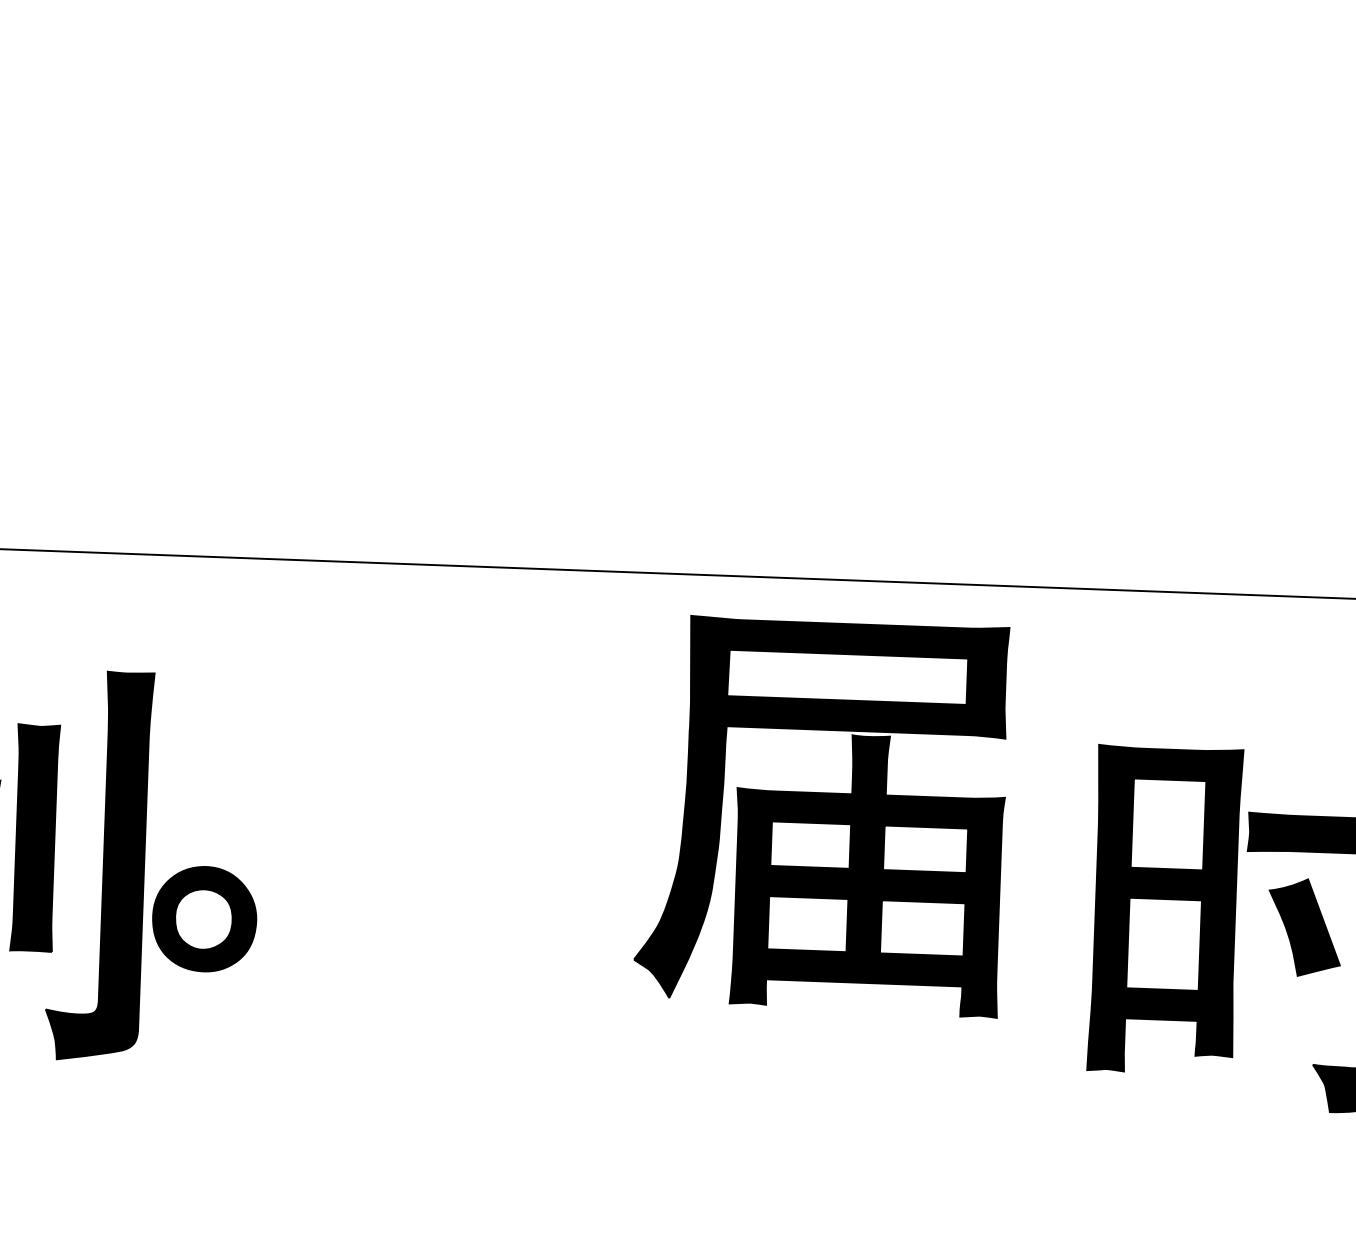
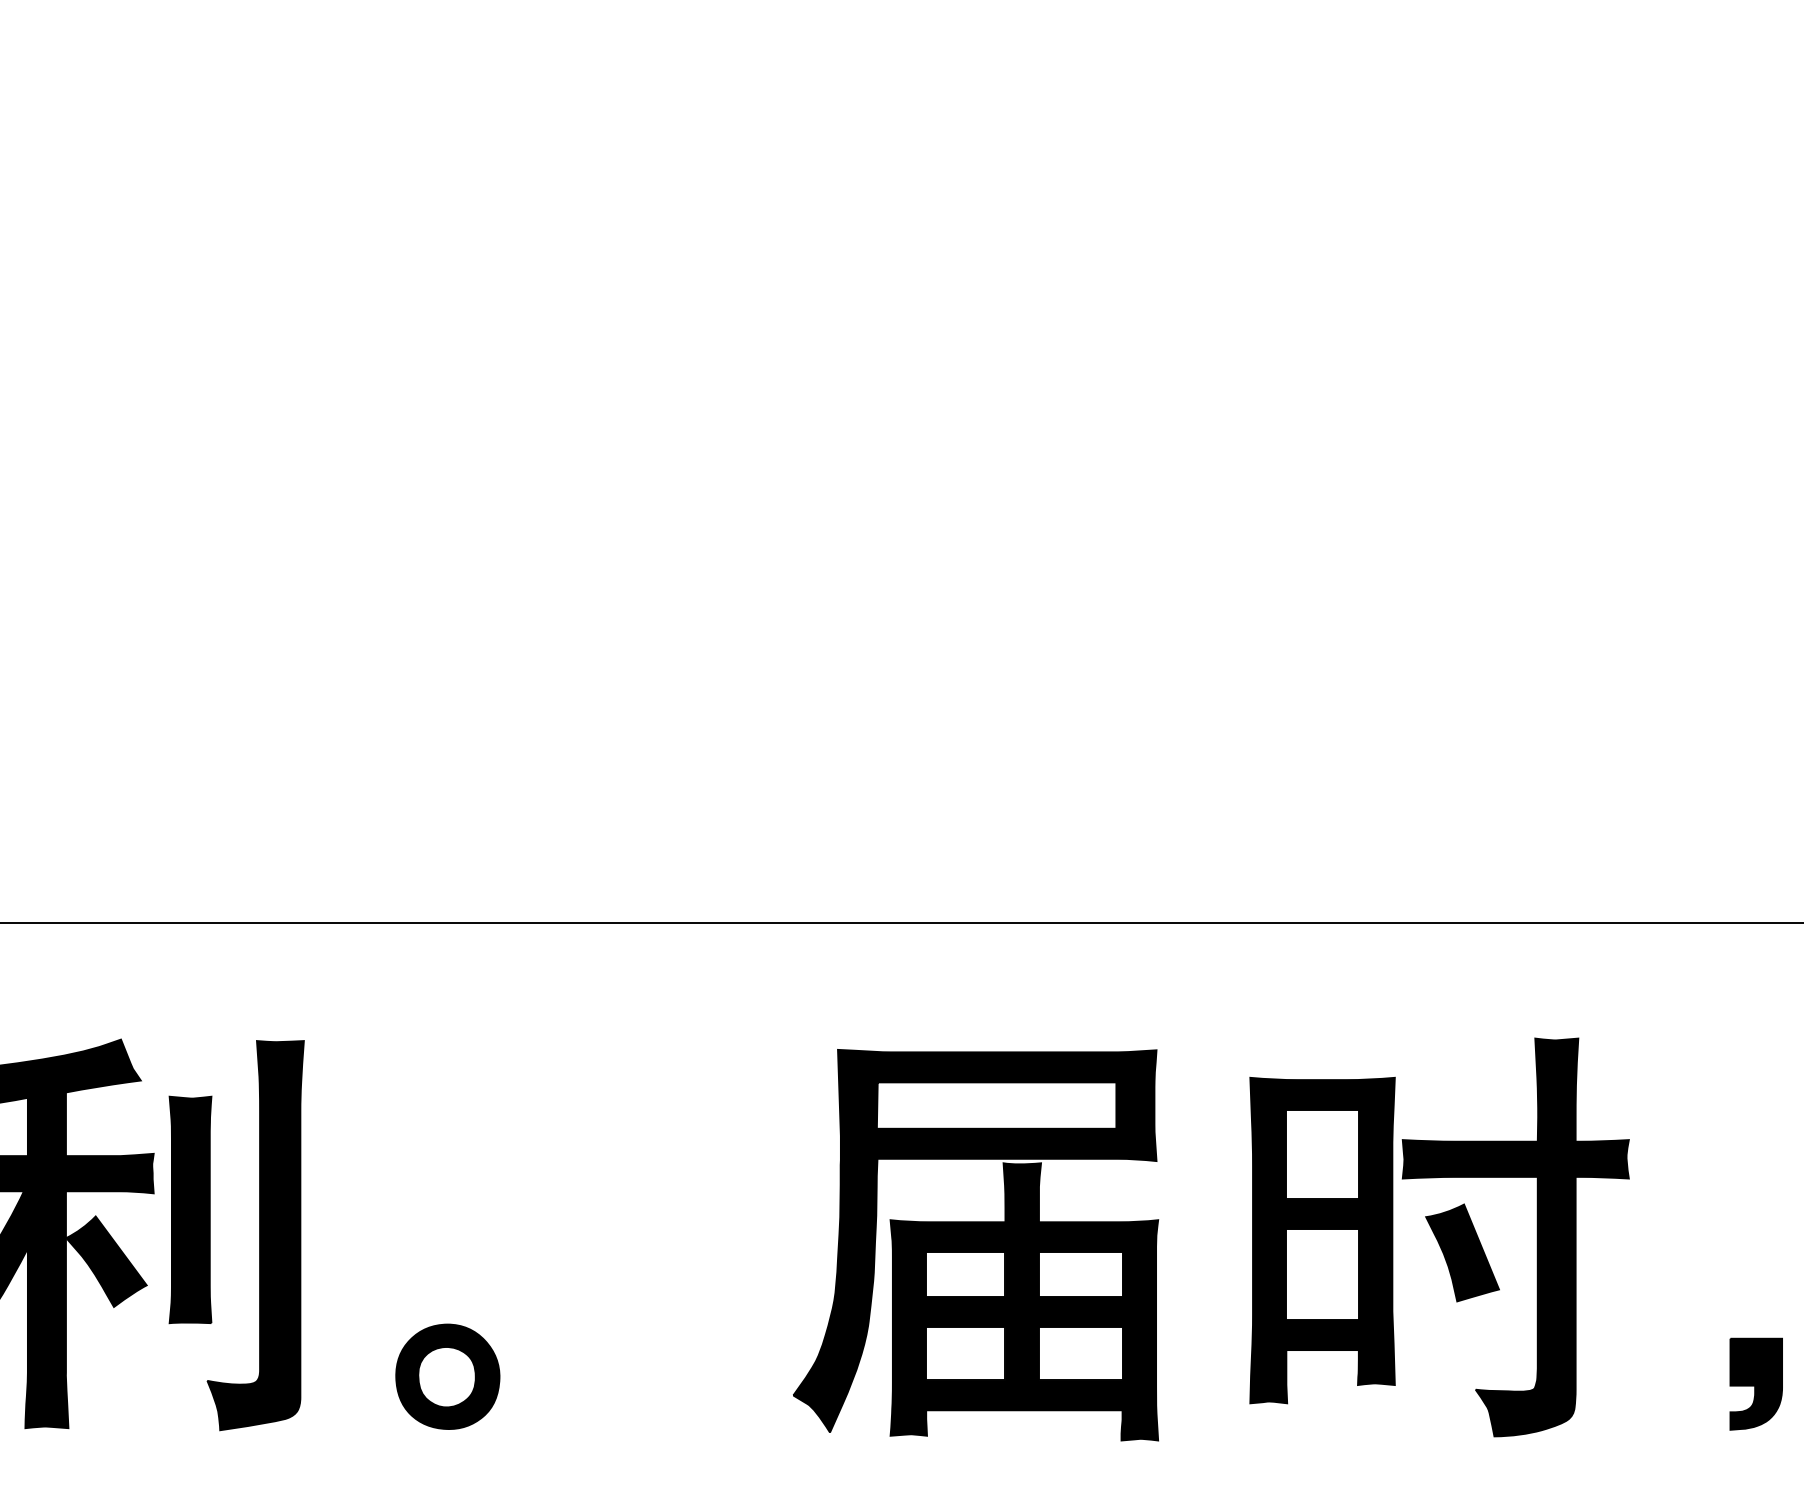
part: (822, 816) -> (976, 1245), moved
part: (204, 918) -> (447, 1376), moved

